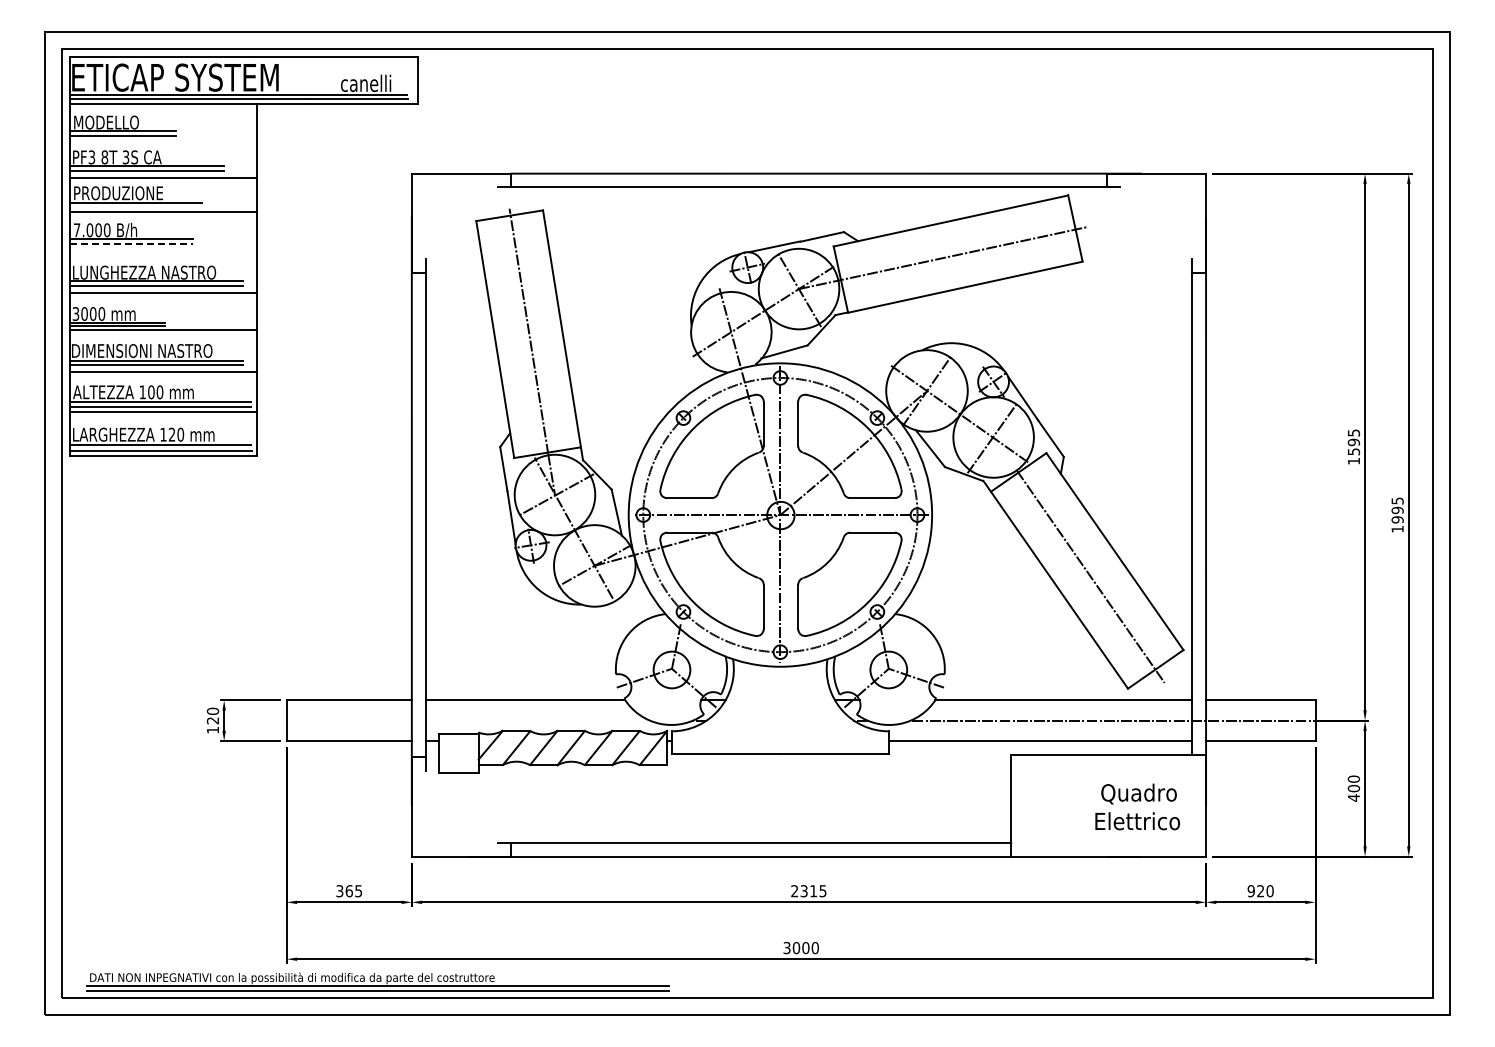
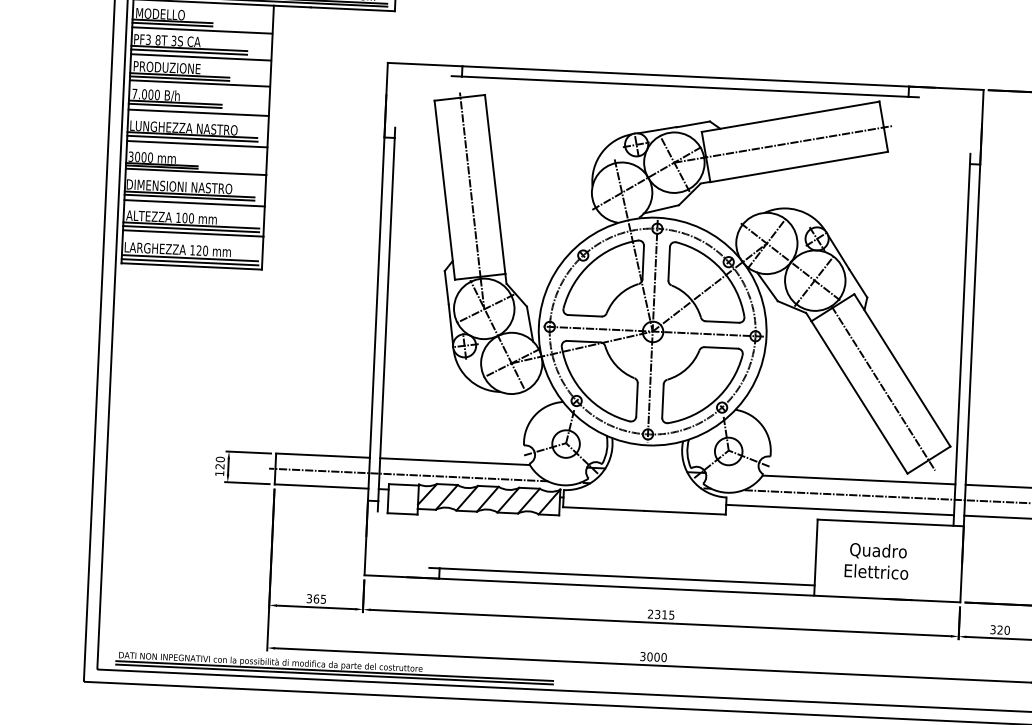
line: (162, 141) -> (201, 30), added
line: (135, 207) -> (179, 78), added
line: (131, 243) -> (175, 105), dashed -> solid
line: (162, 251) -> (198, 112), added
line: (464, 720) -> (408, 474), added
text: (1137, 806) -> (876, 560), moved
text: (1250, 891) -> (992, 629), 920 -> 320

